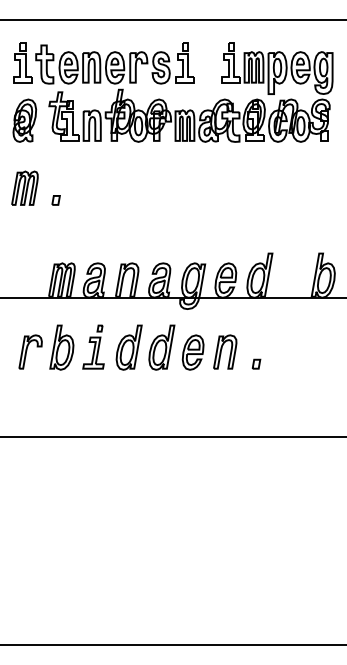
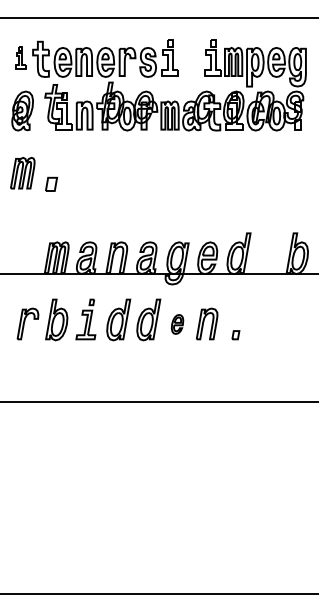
part: (22, 62) -> (20, 57), size x0.6
part: (55, 200) -> (50, 184), size x1.6
part: (192, 352) -> (176, 324), size x0.6

